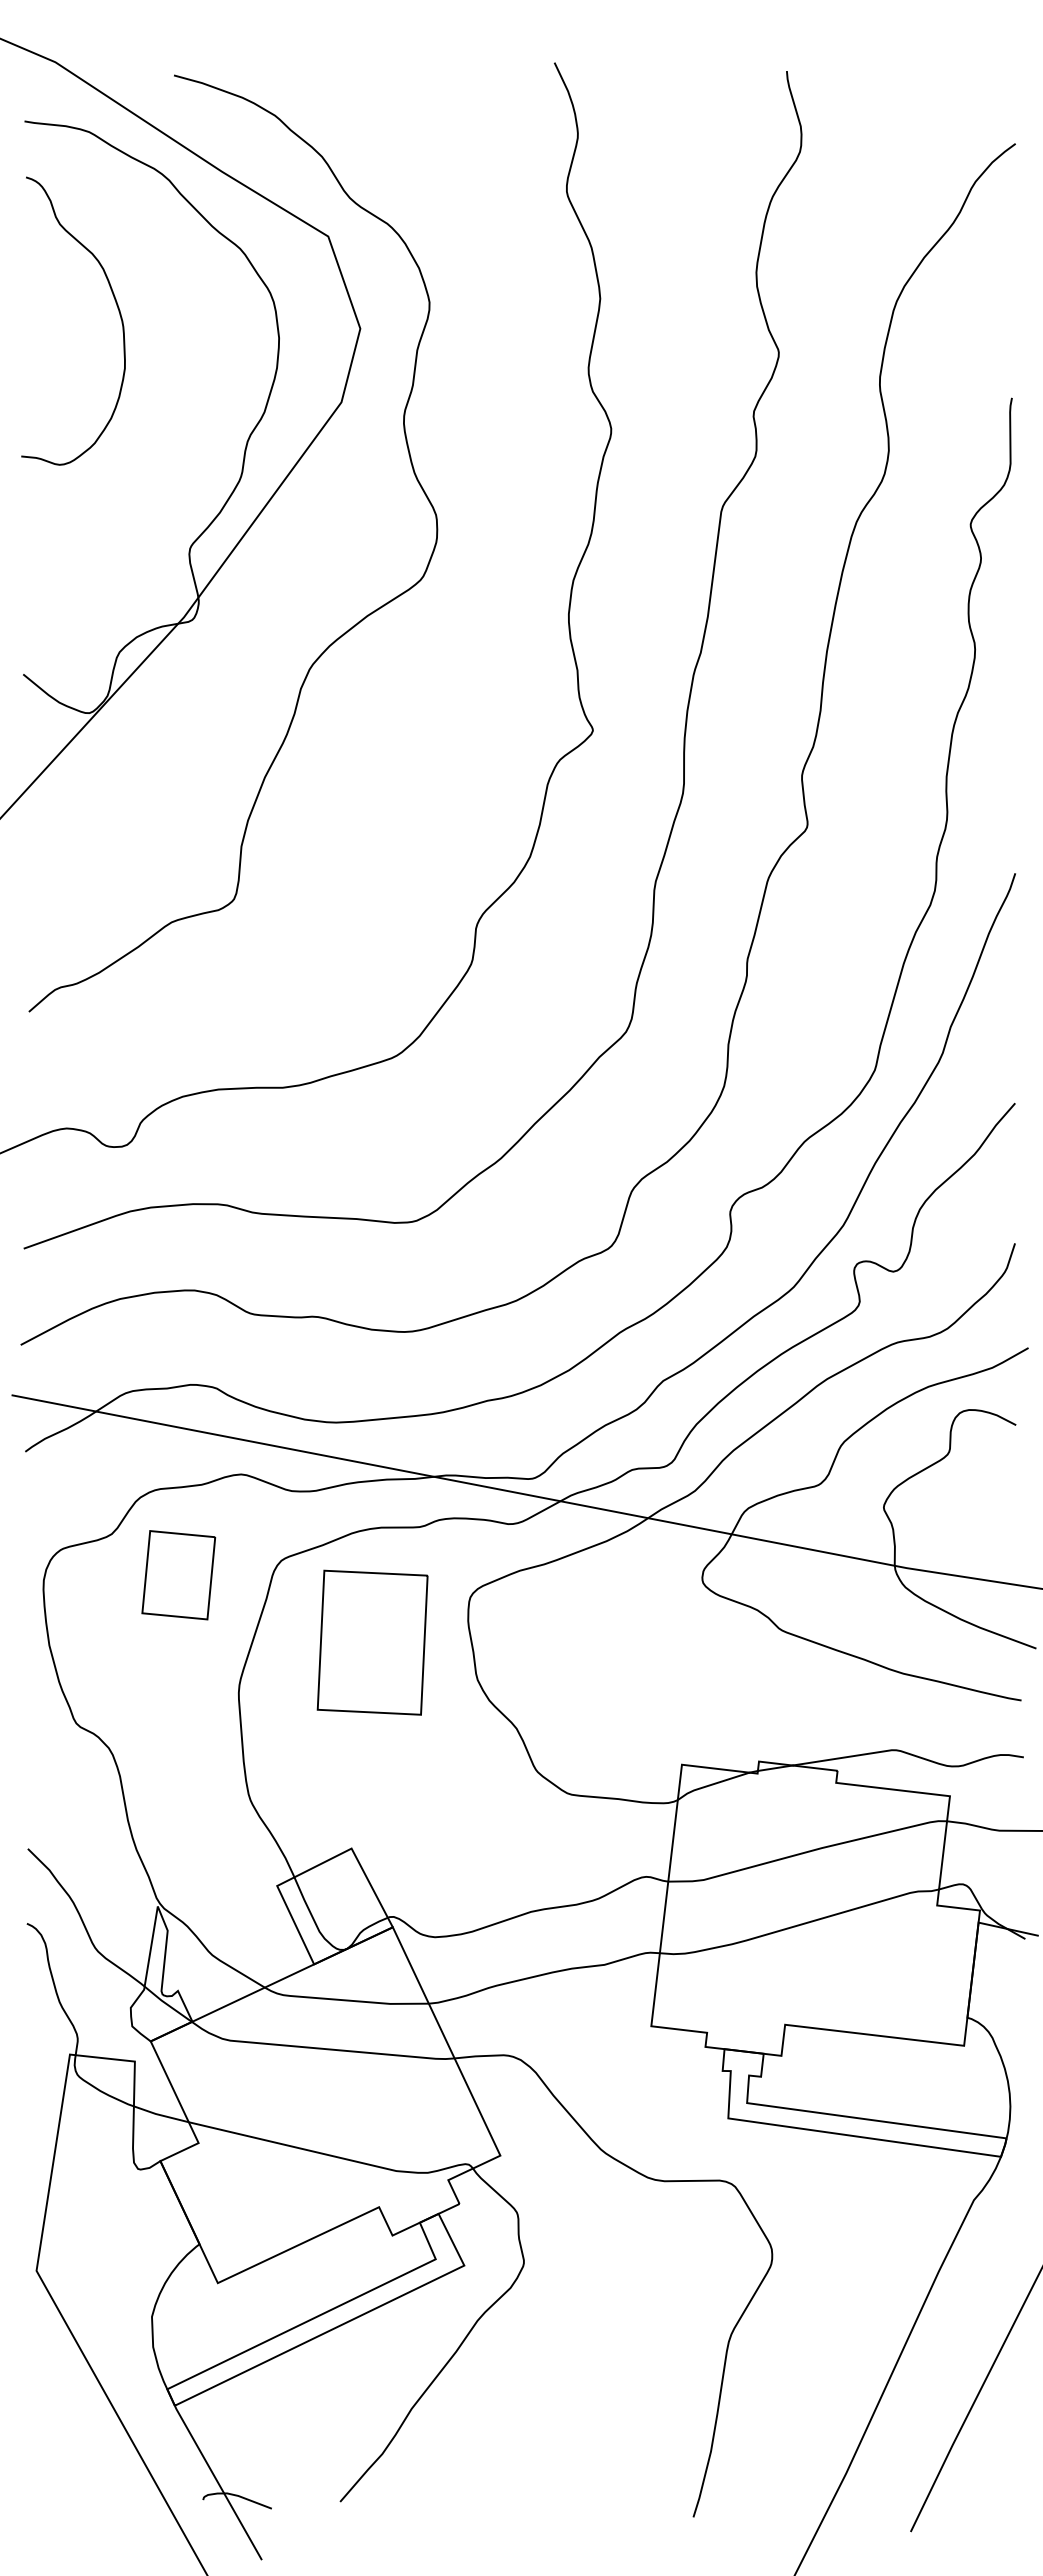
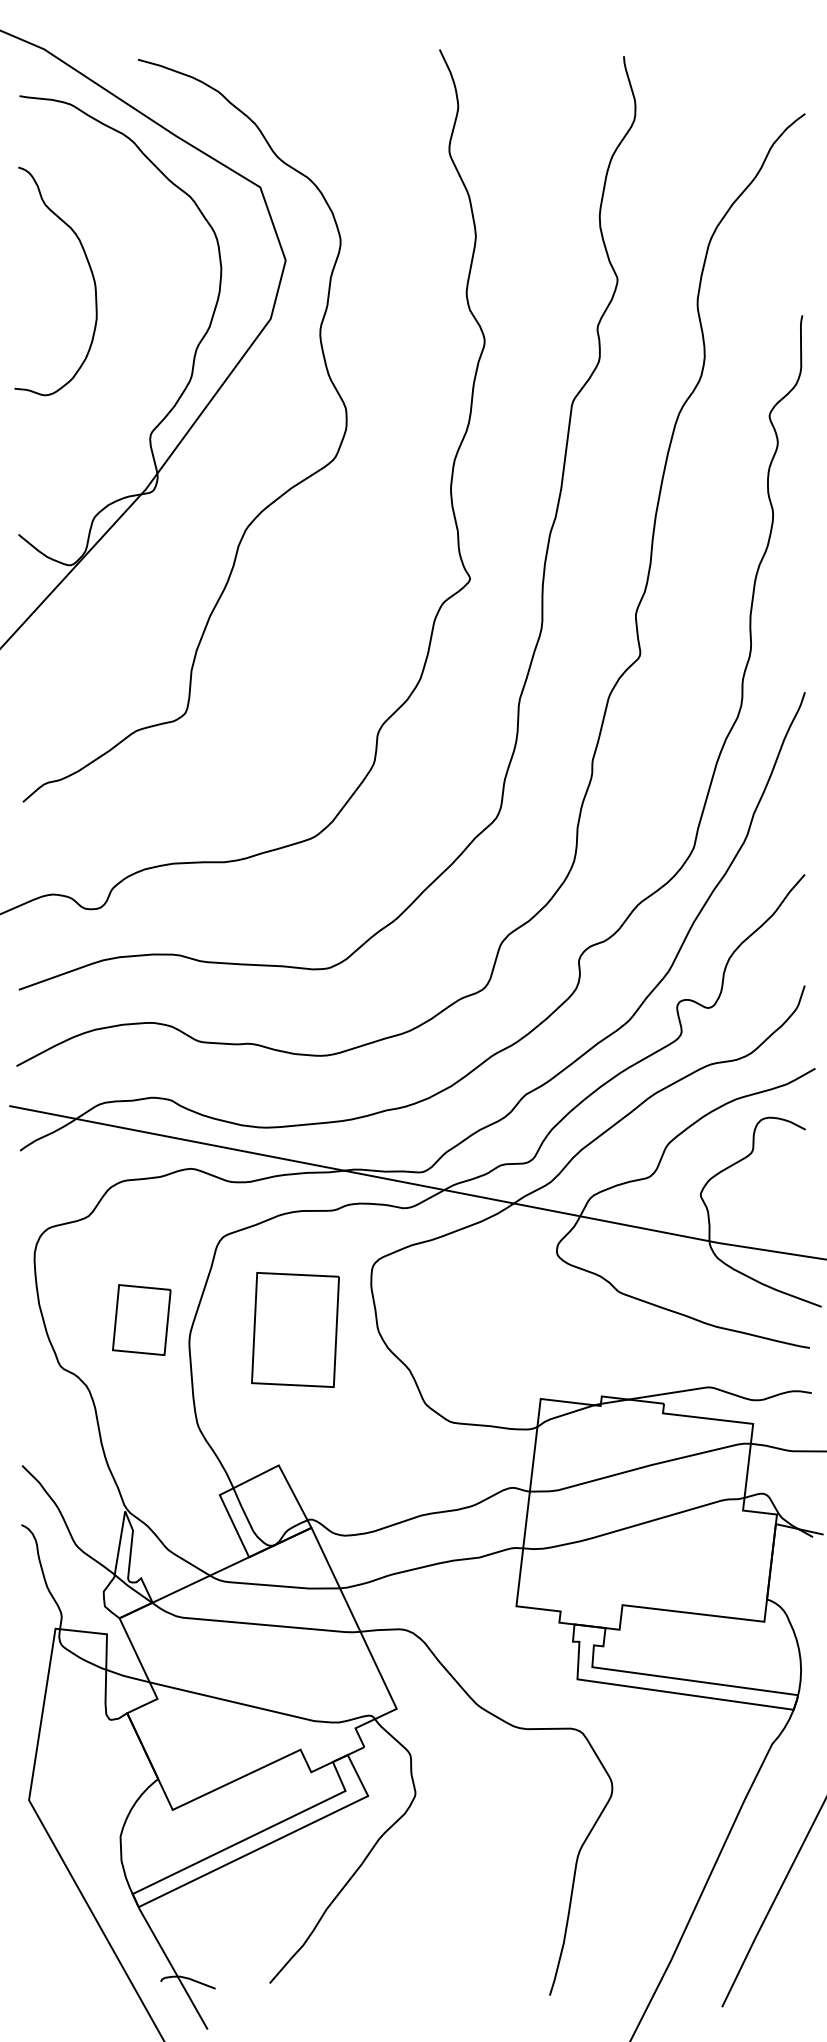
curve: (115, 303) -> (89, 267), moved
part: (178, 1575) -> (141, 1320), moved
part: (372, 1642) -> (295, 1329), moved

